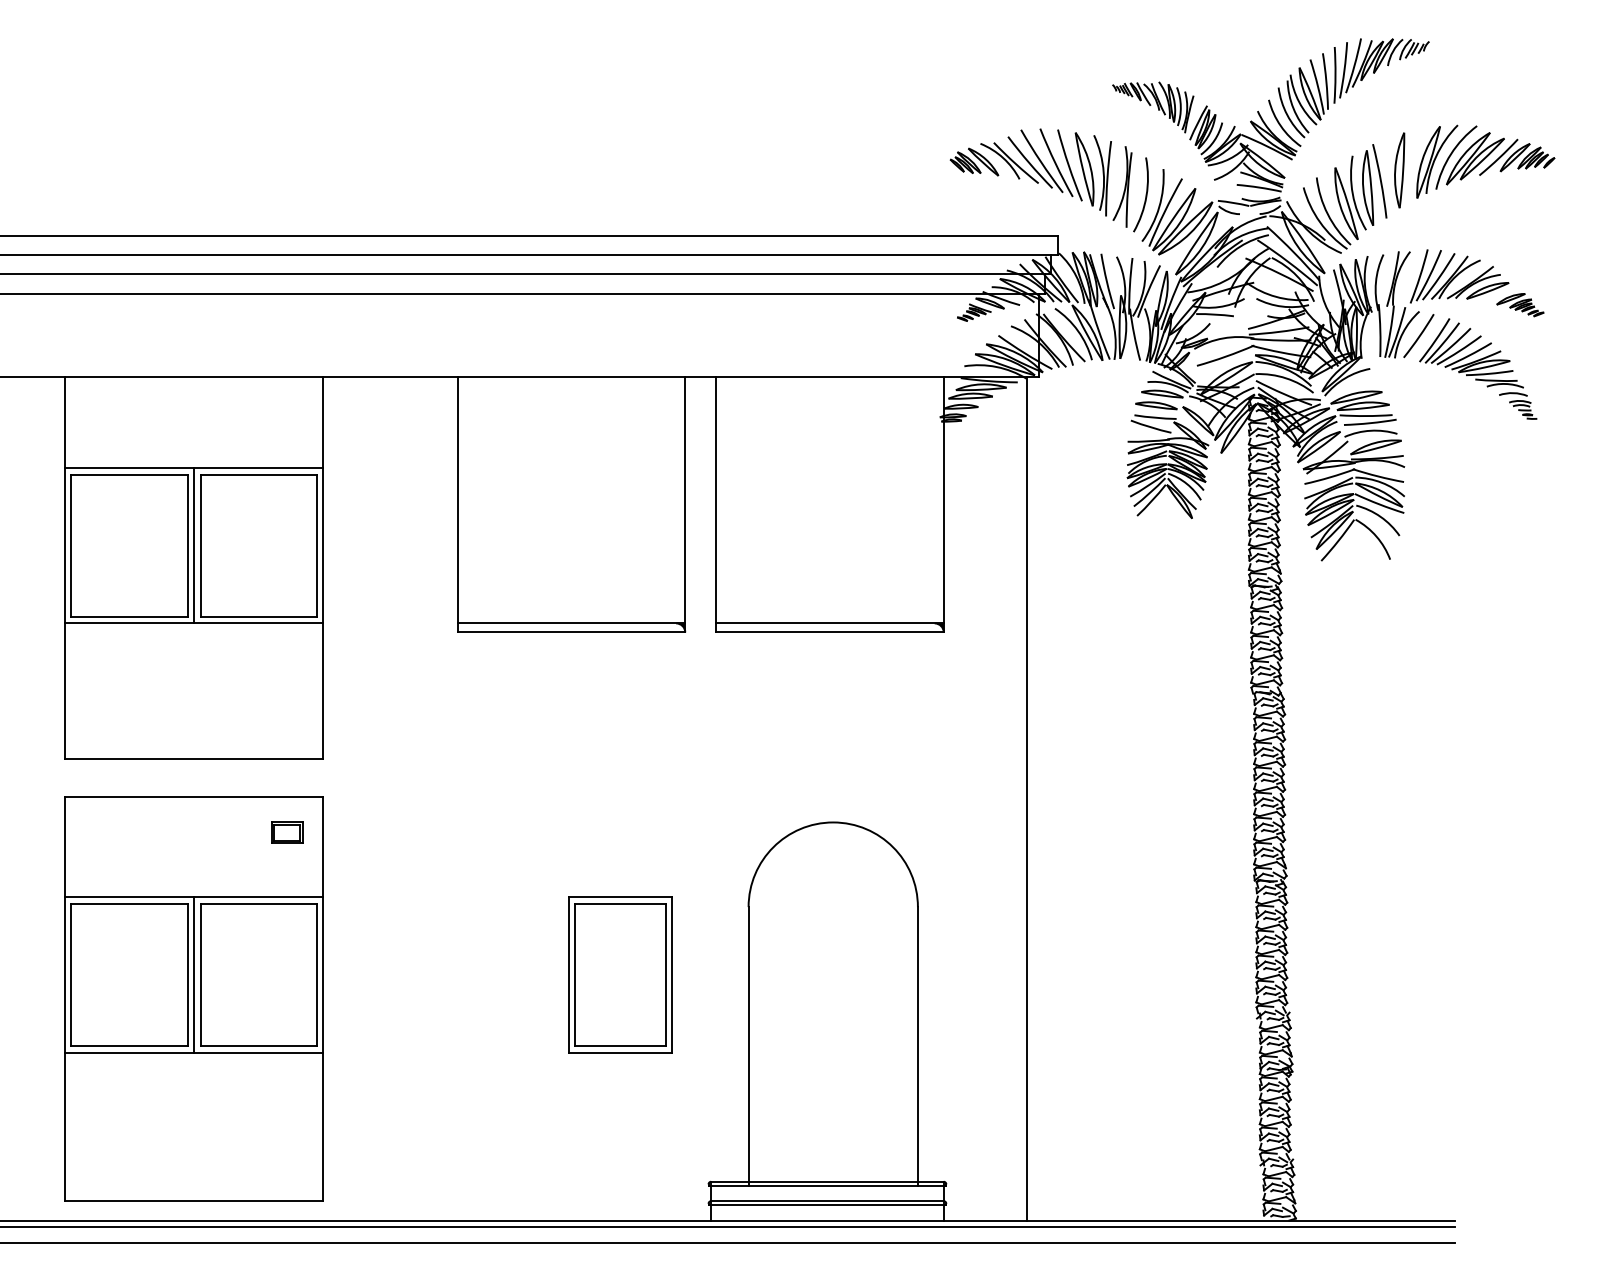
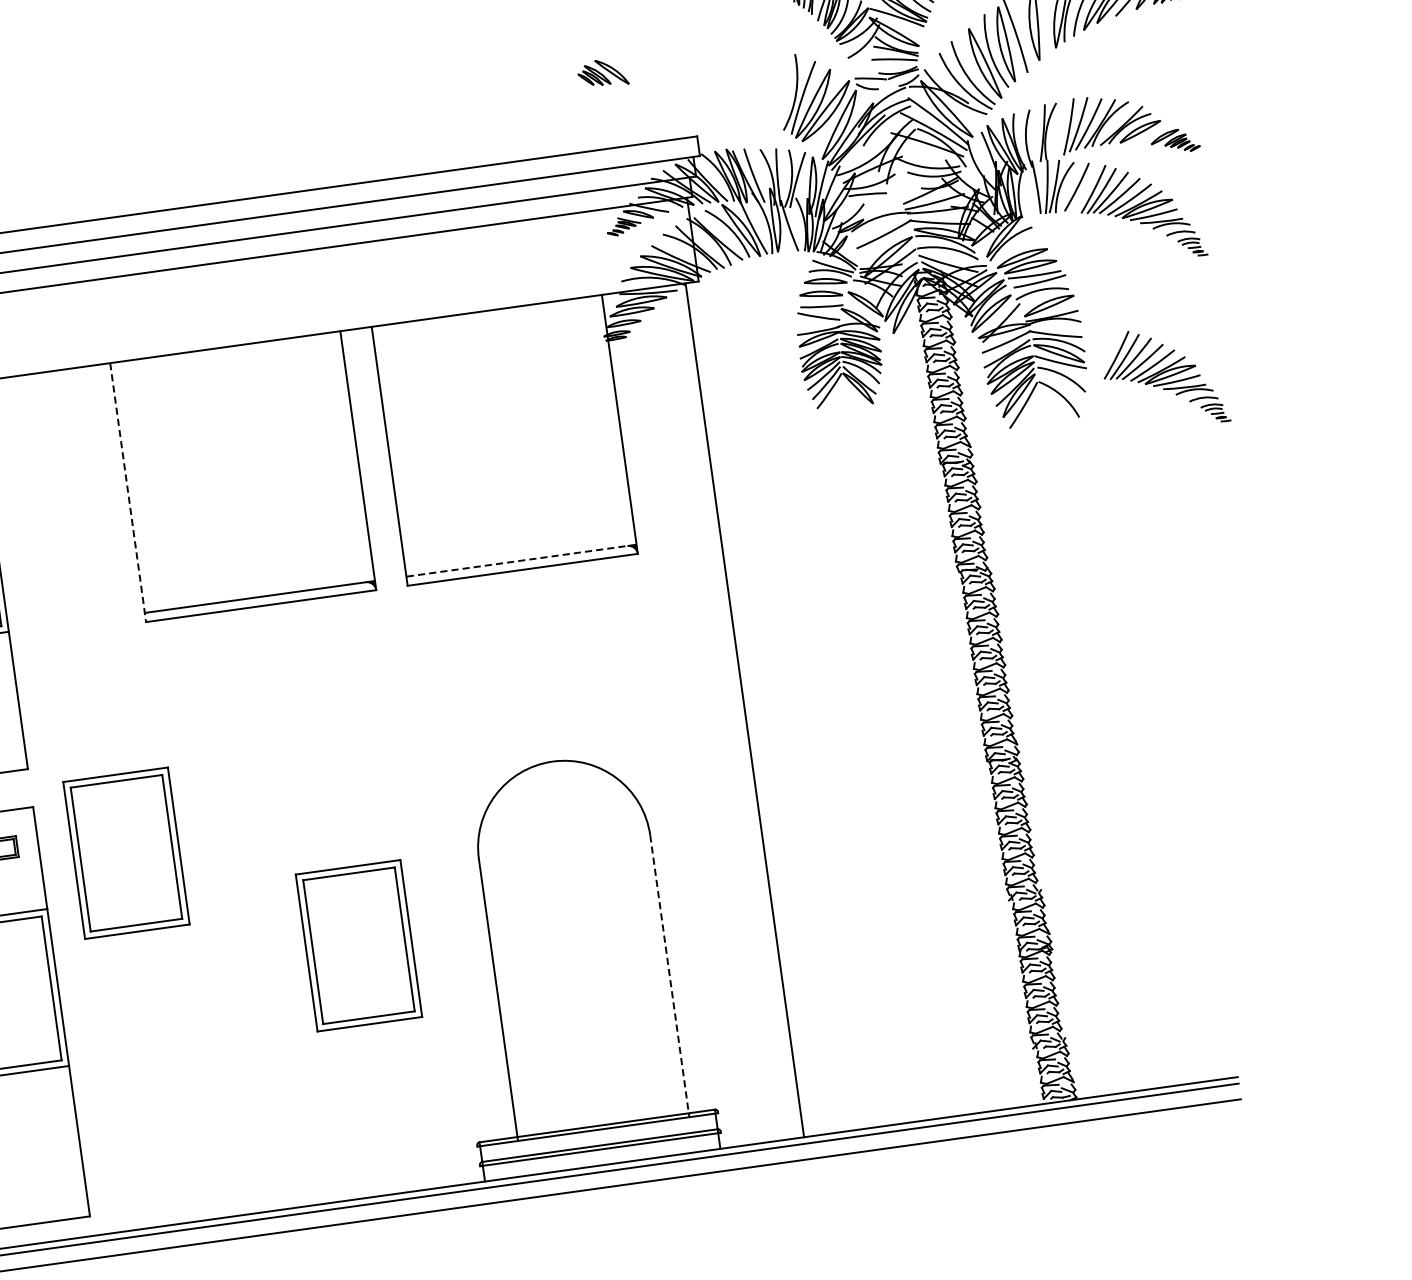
part: (1064, 180) -> (696, 79), removed
line: (457, 504) -> (127, 492), solid -> dashed
part: (1478, 532) -> (1164, 377), added
line: (830, 623) -> (521, 560), solid -> dashed
part: (407, 853) -> (126, 852), added
line: (917, 1046) -> (669, 976), solid -> dashed

